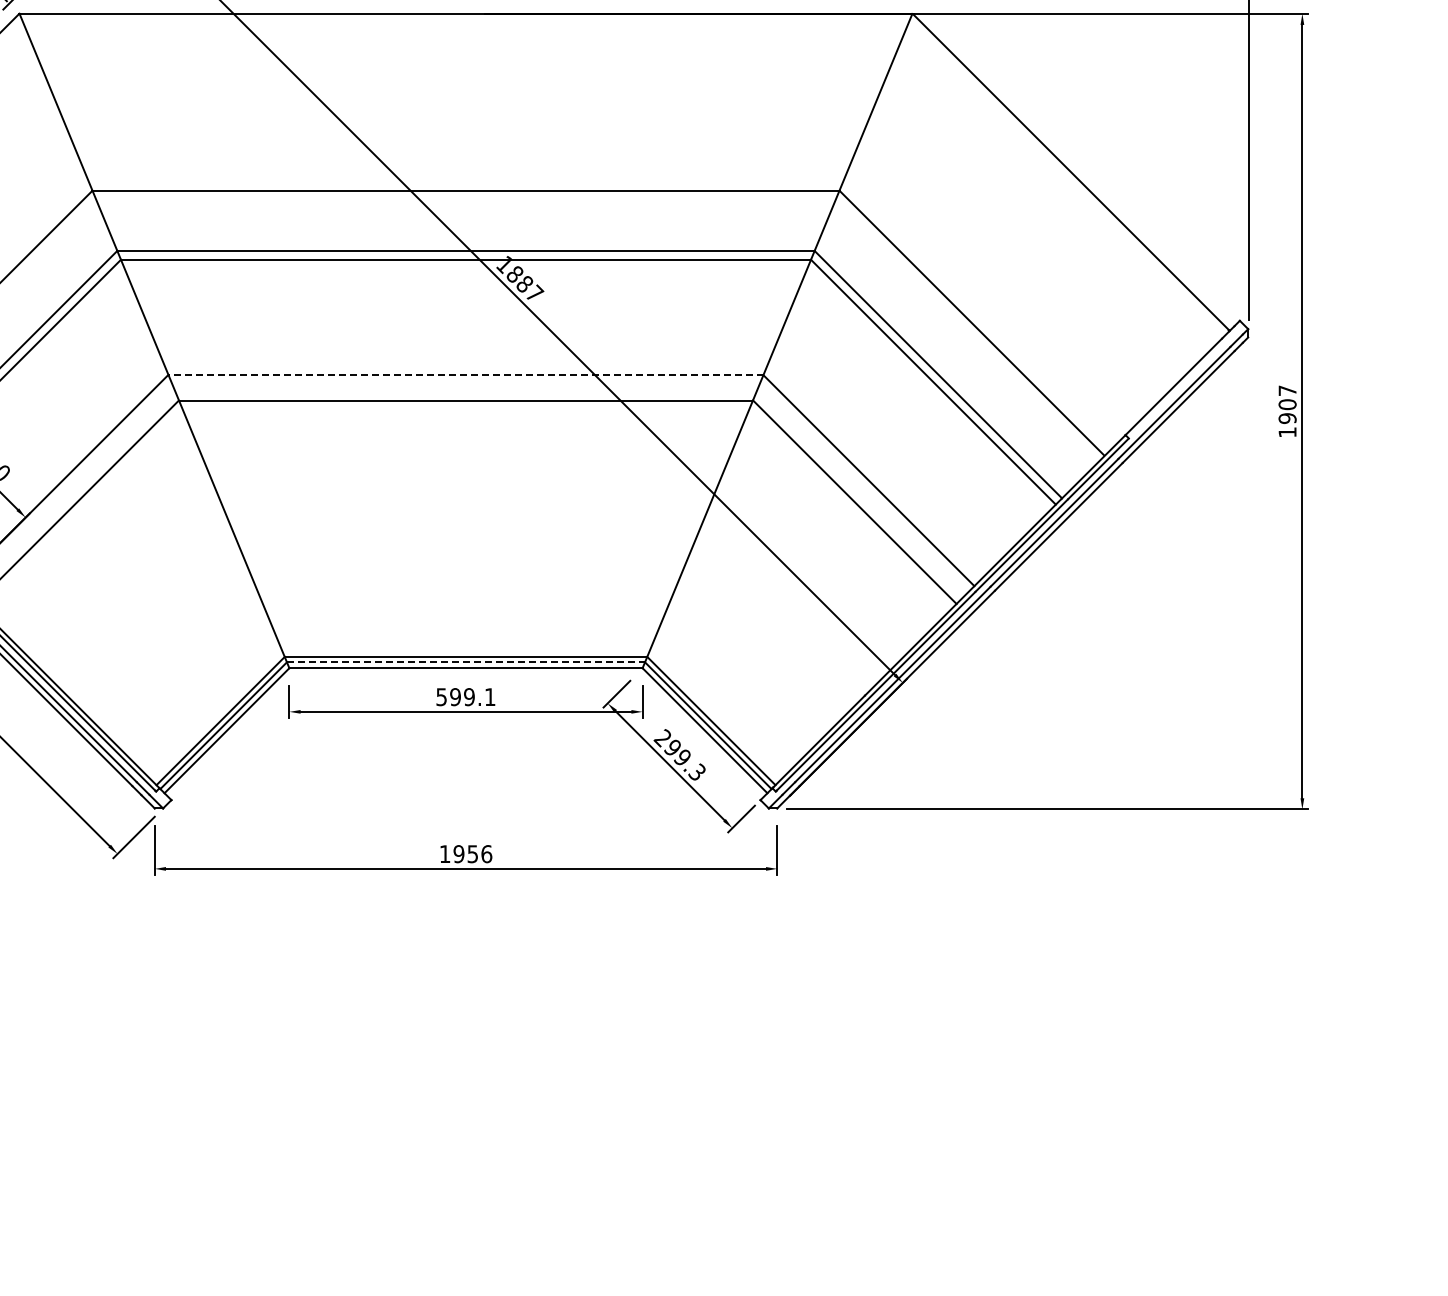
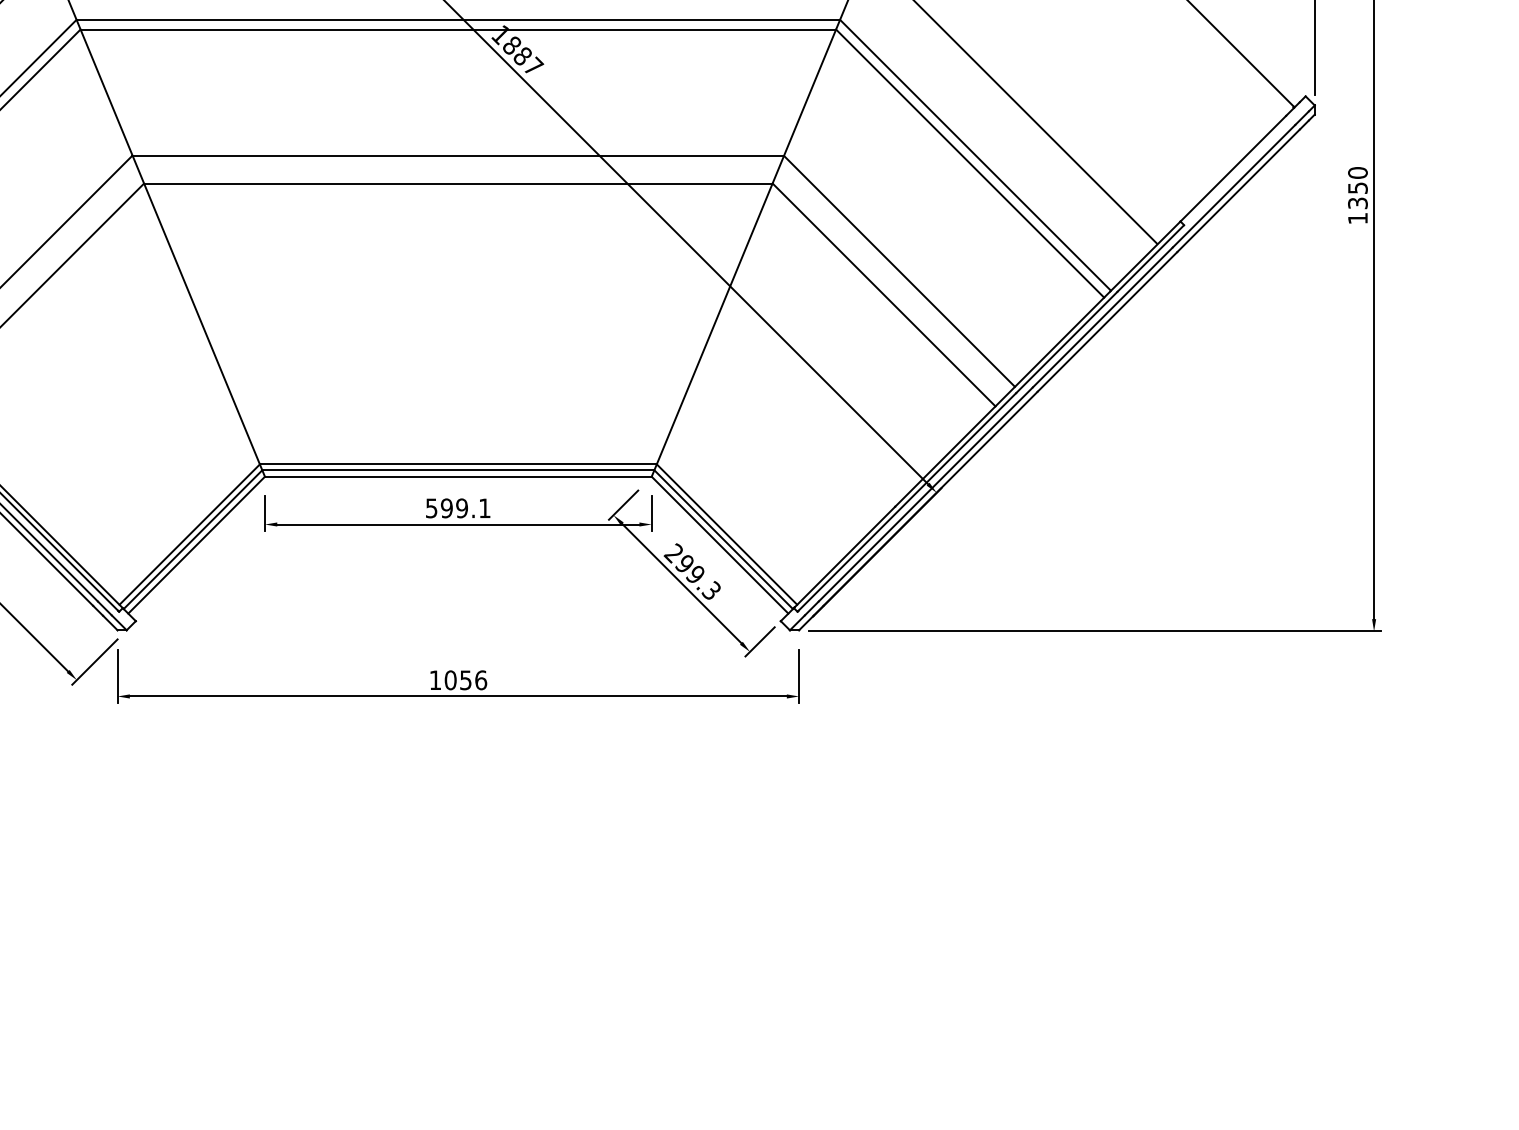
line: (465, 375) -> (457, 156), dashed -> solid
text: (1287, 404) -> (1357, 187), 1907 -> 1350
line: (466, 662) -> (458, 470), dashed -> solid
text: (458, 854) -> (450, 680), 1956 -> 1056

